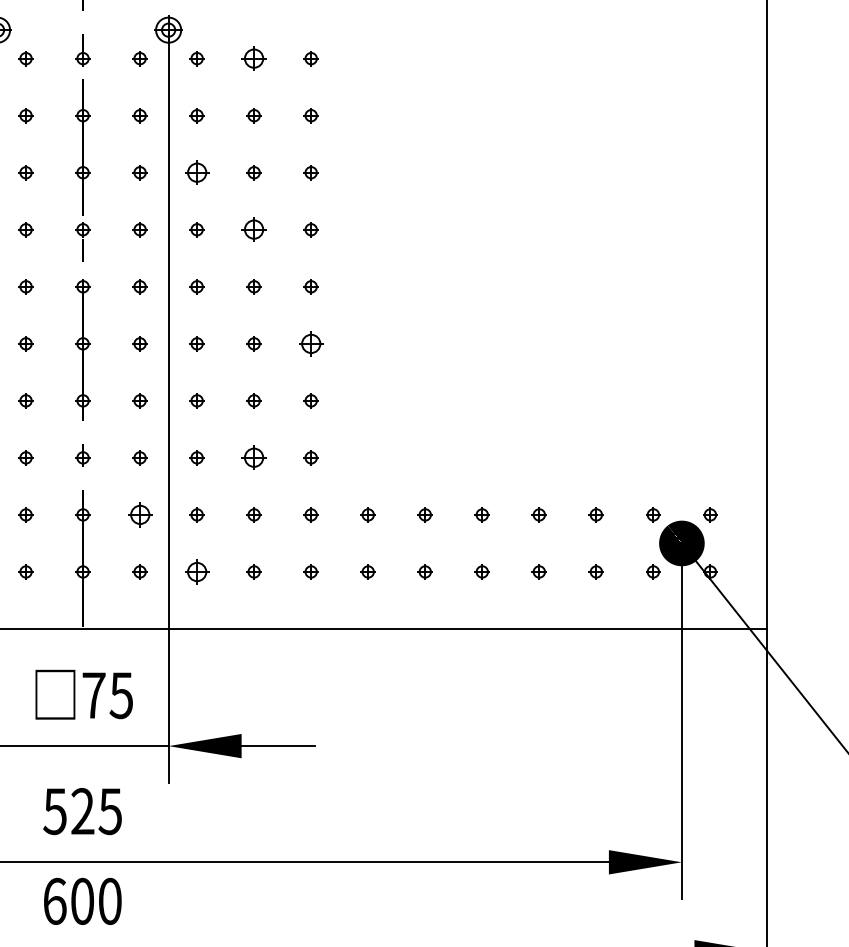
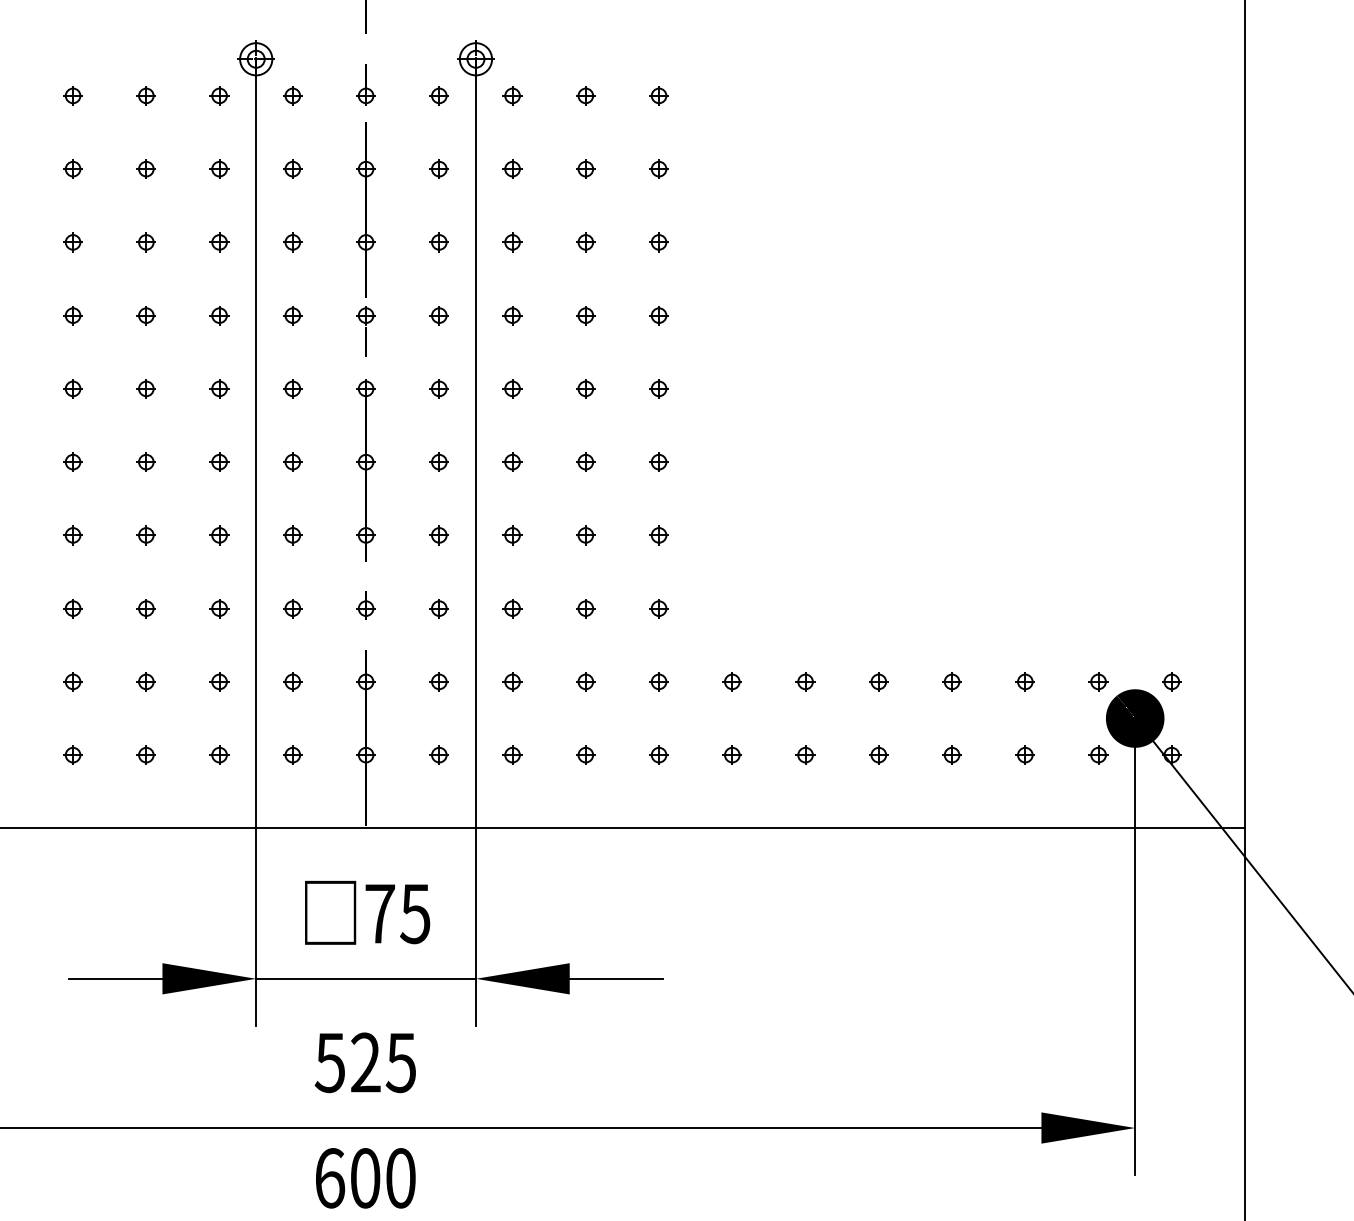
part: (253, 58) -> (585, 95), size x0.62
part: (197, 172) -> (512, 242), size x0.62
part: (253, 229) -> (585, 315), size x0.62
part: (310, 343) -> (658, 461), size x0.62
part: (253, 457) -> (585, 608), size x0.62
part: (139, 514) -> (438, 681), size x0.62
part: (197, 571) -> (512, 754), size x0.62

